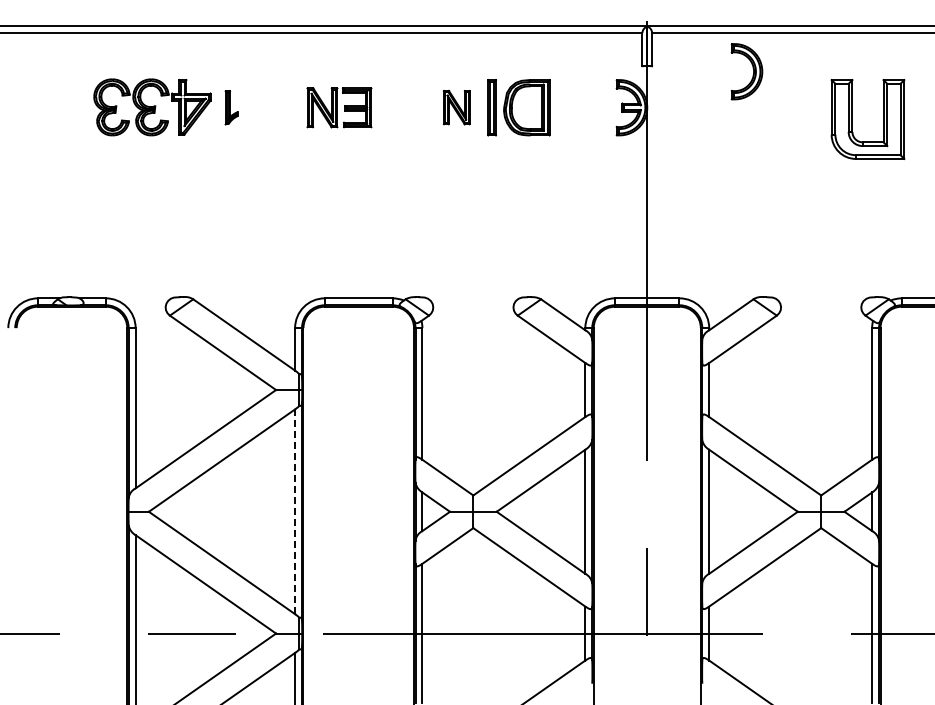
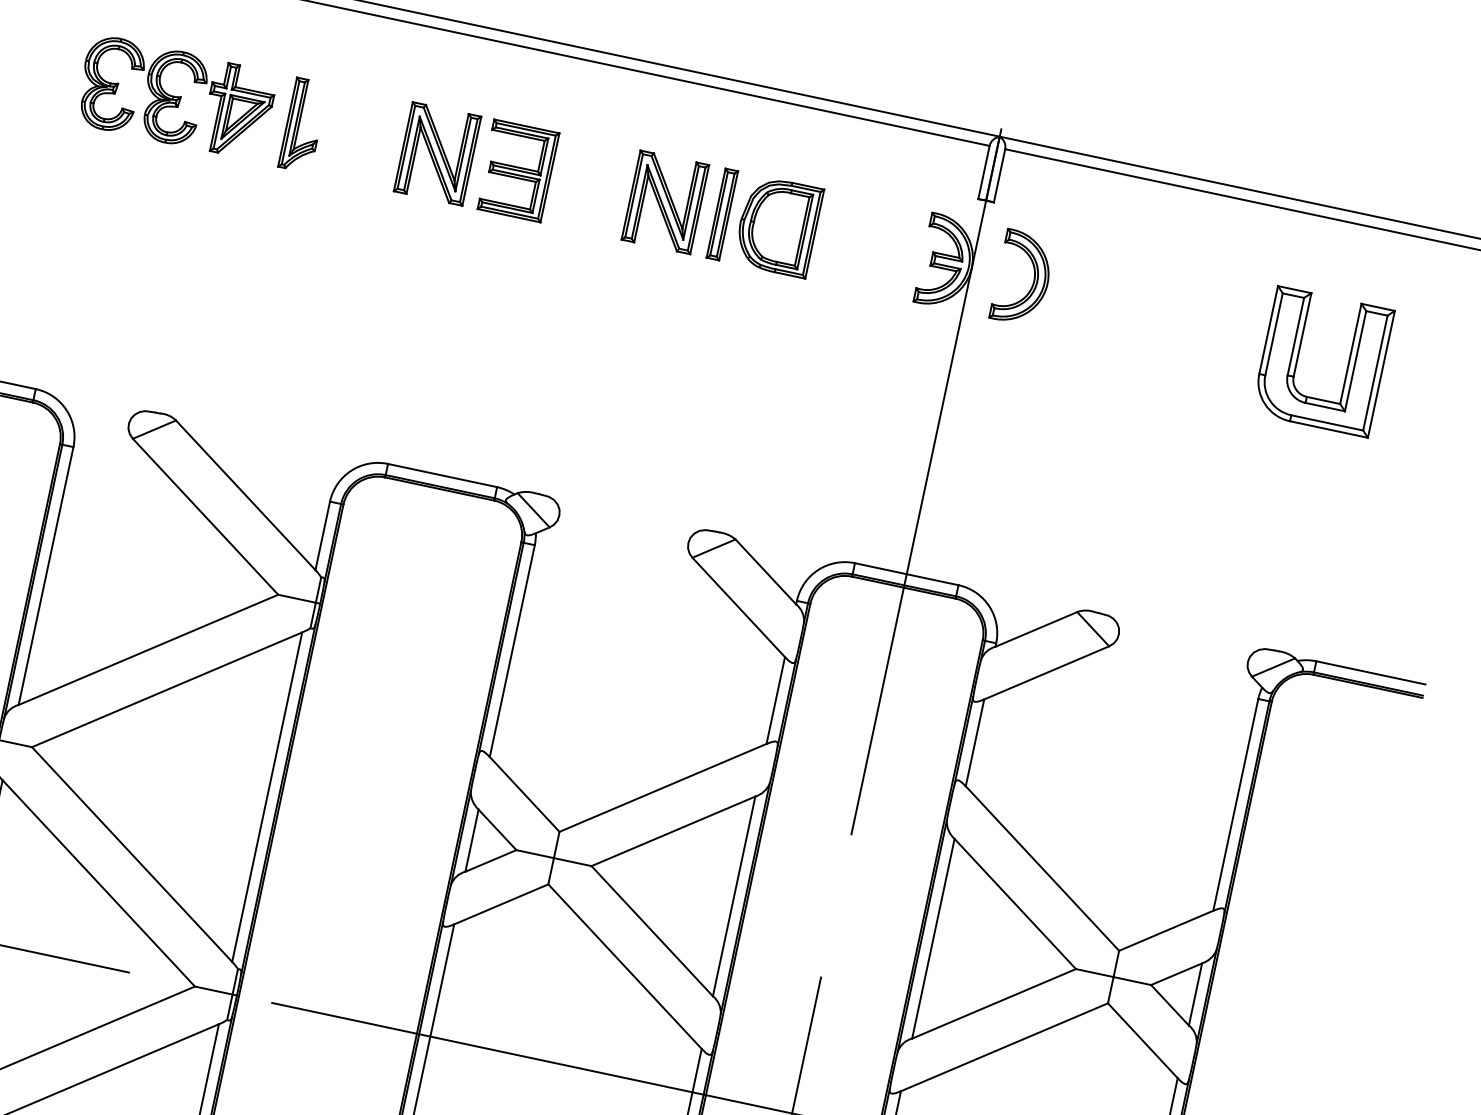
part: (752, 68) -> (1032, 275), moved
part: (231, 107) -> (303, 125), size x1.67
part: (339, 107) -> (476, 161), size x1.43
part: (456, 107) -> (665, 201), size x1.67
line: (295, 511) -> (267, 796), dashed -> solid

